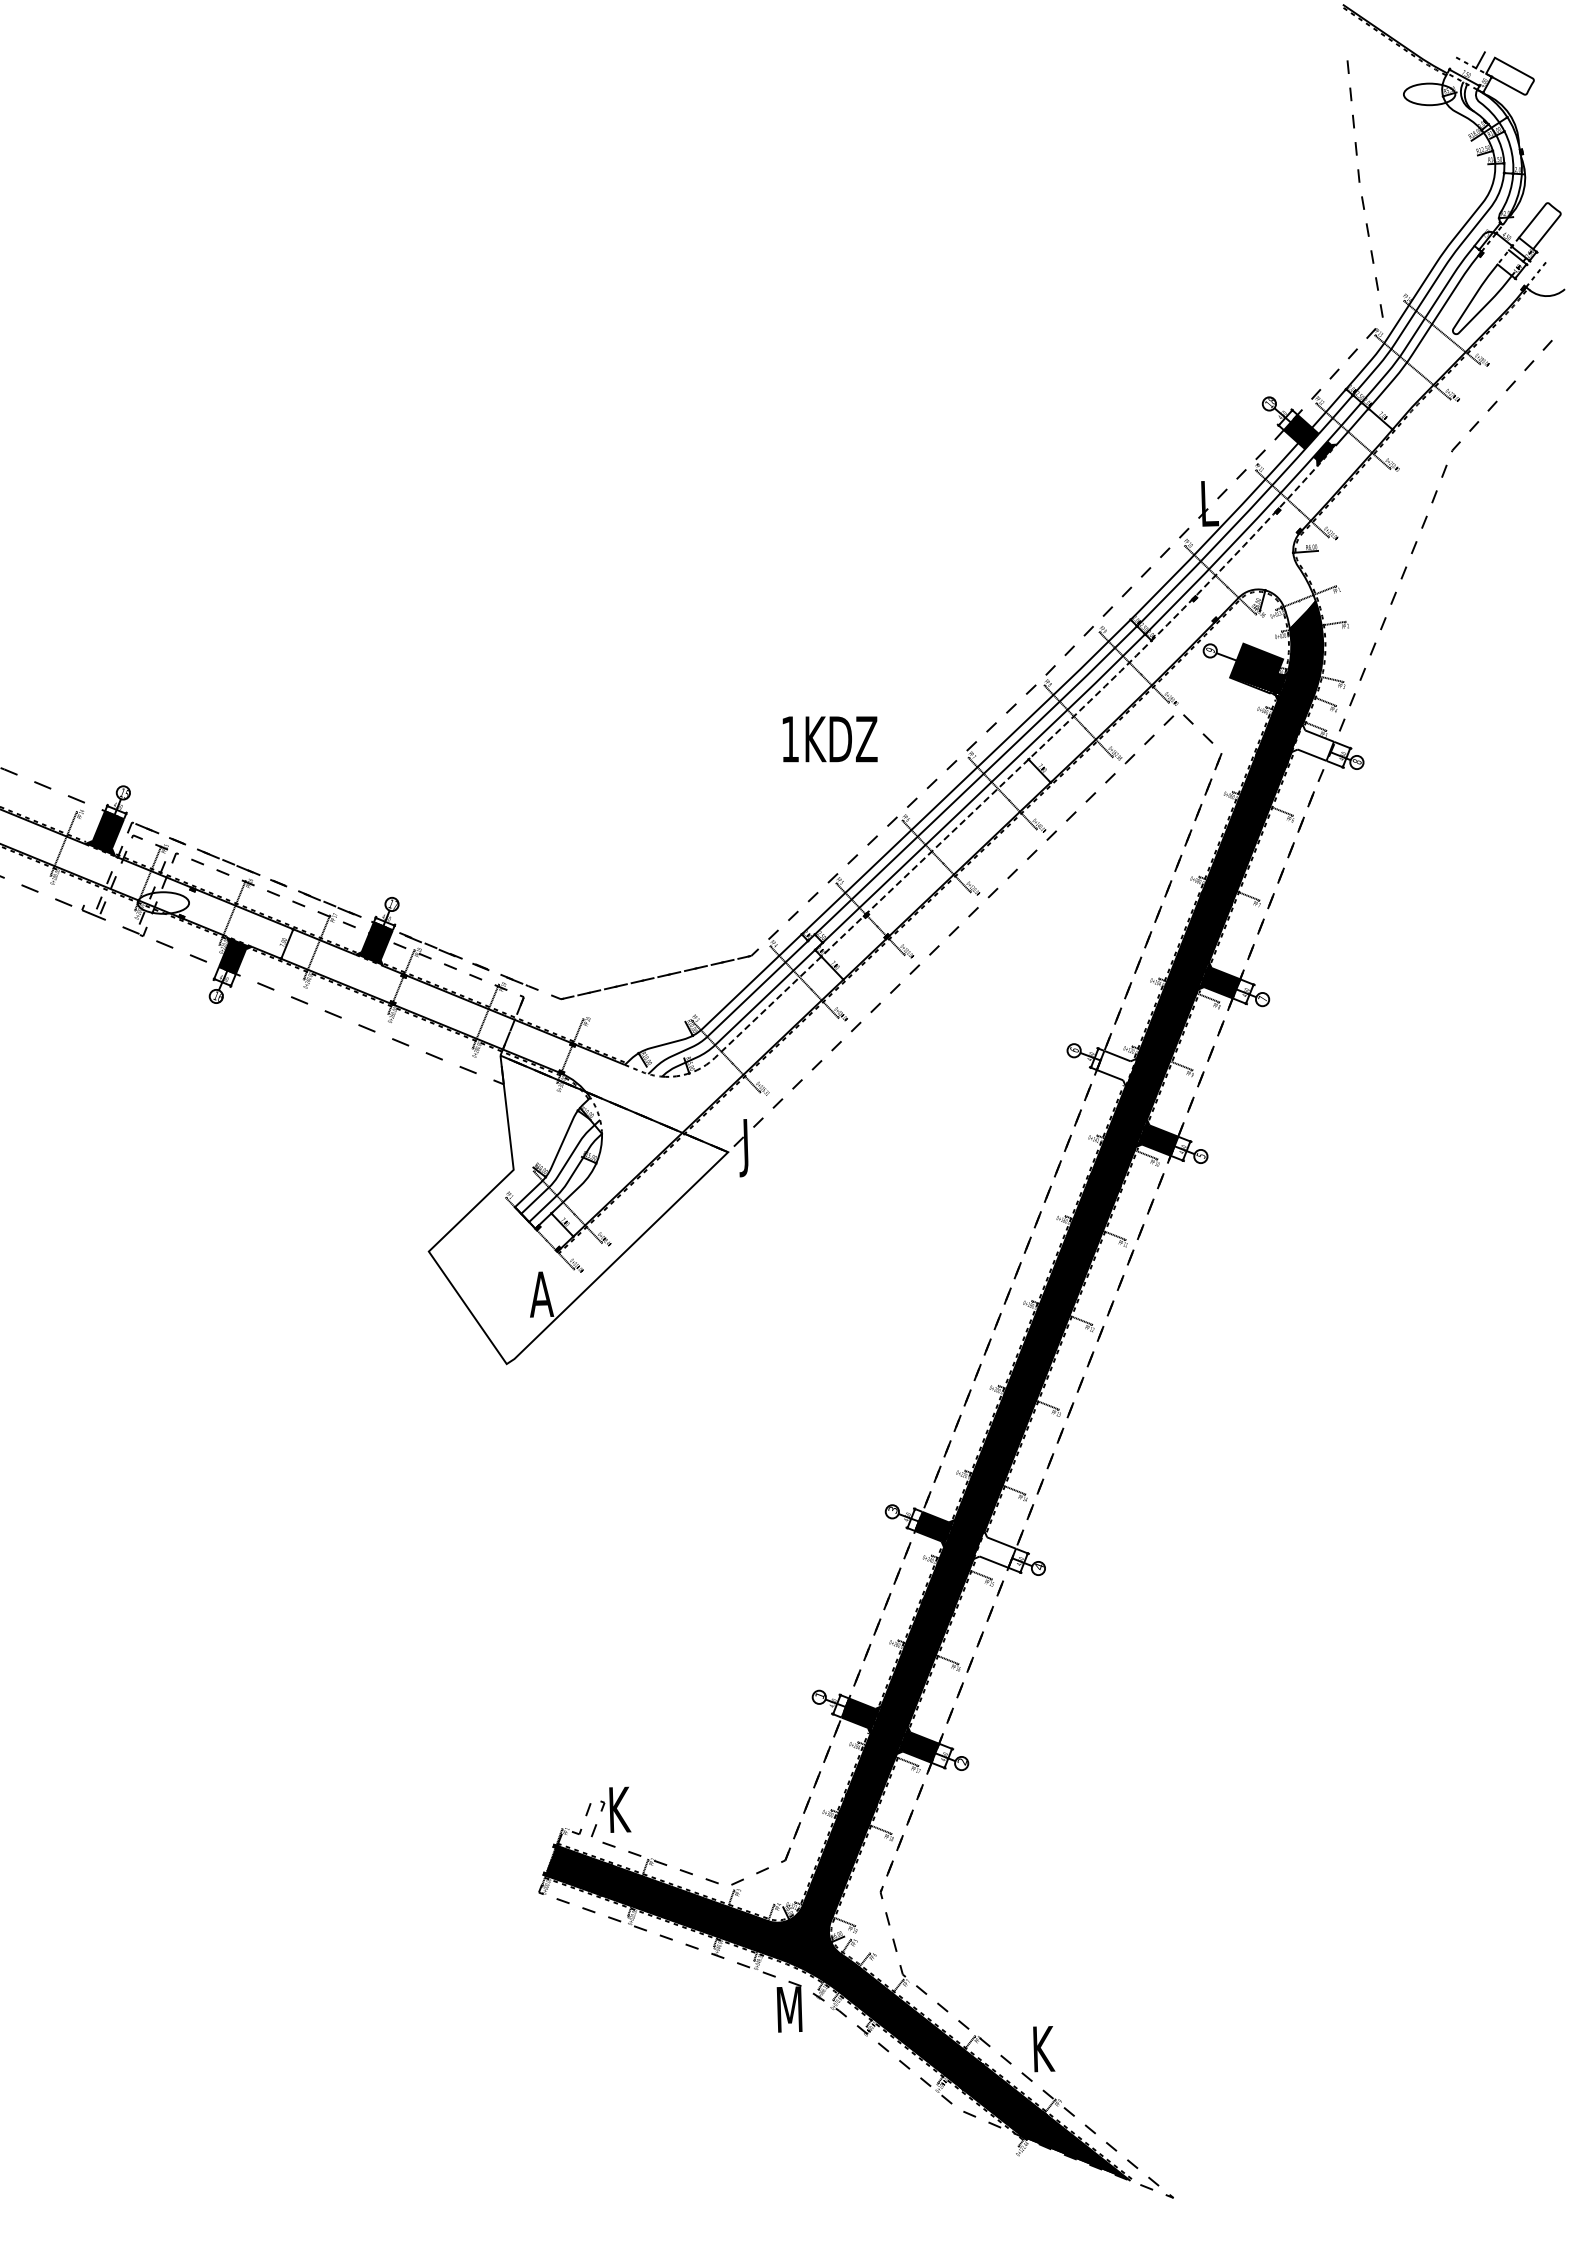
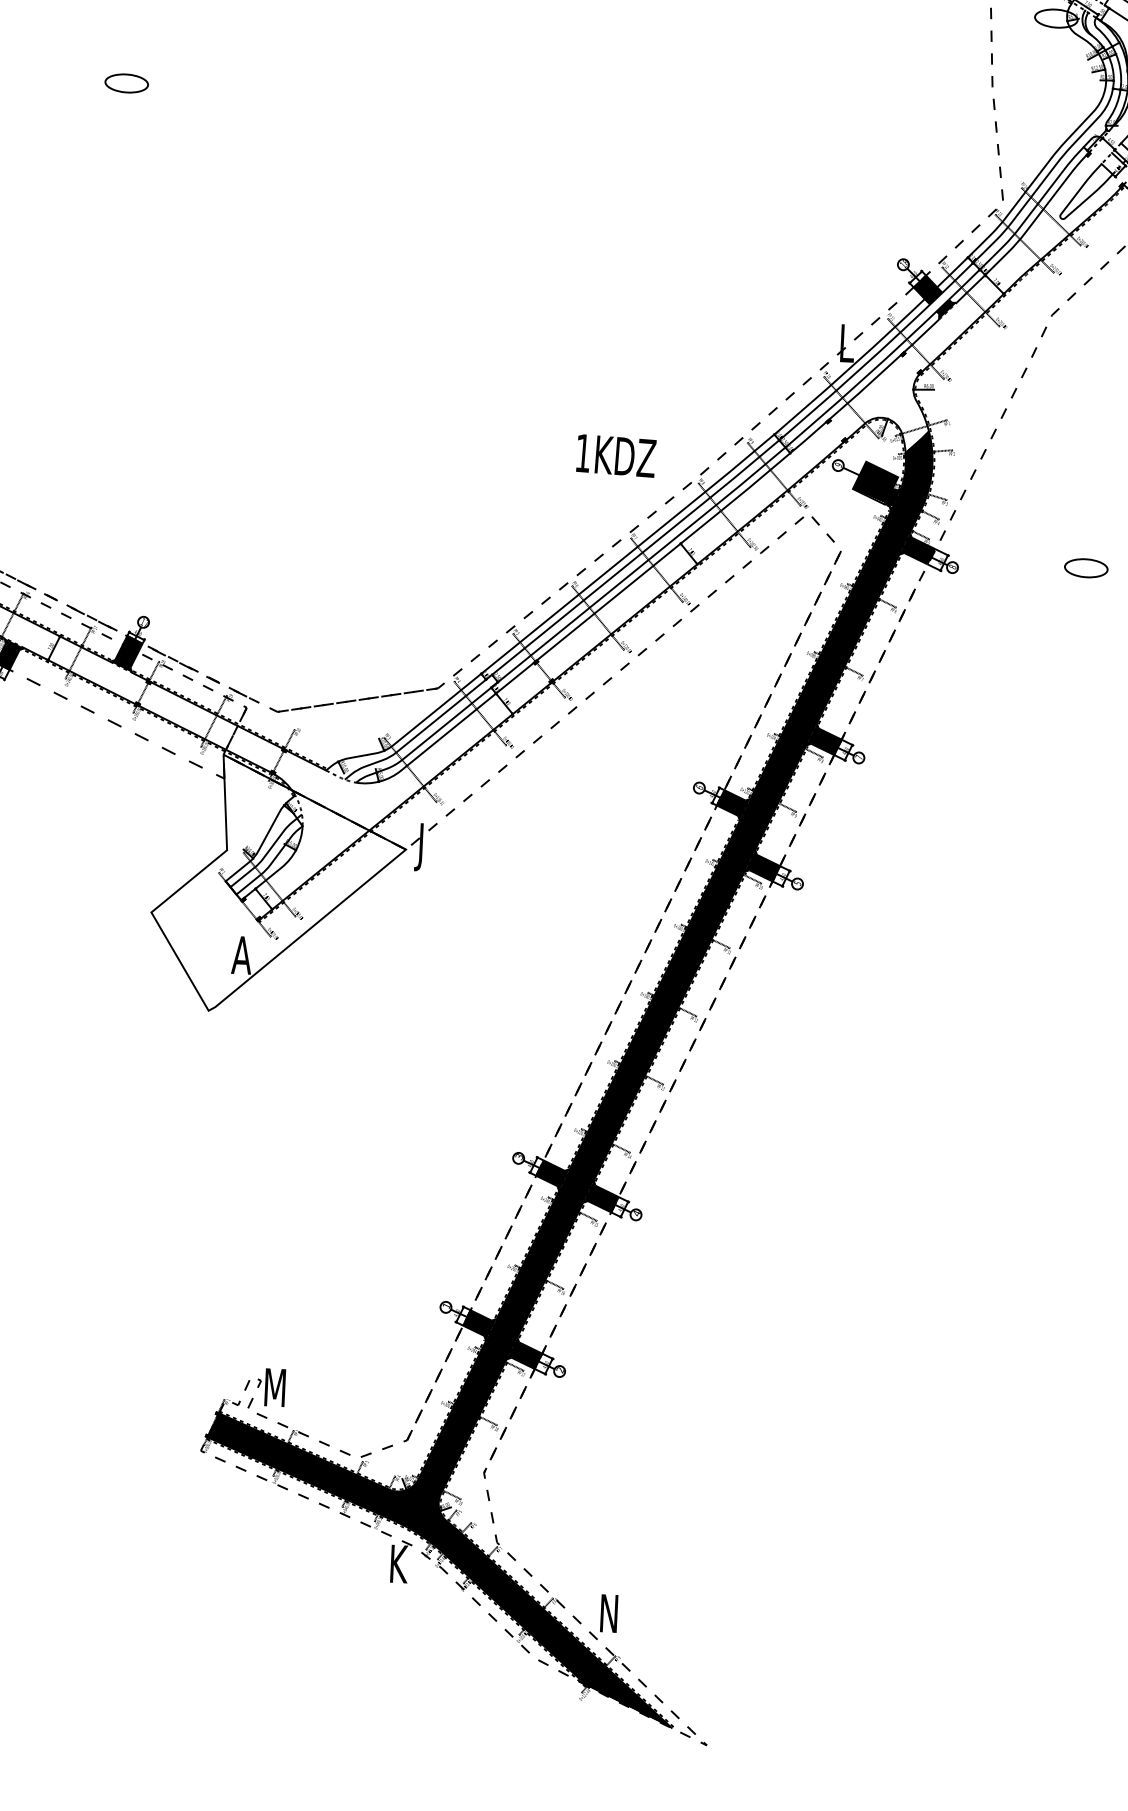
part: (320, 259) -> (126, 83), added
text: (829, 739) -> (615, 456), moved
fill: (1312, 742) -> (917, 548), added
part: (1516, 750) -> (1085, 568), added
line: (998, 788) -> (653, 565), dashed -> solid
fill: (1116, 1068) -> (733, 805), added
fill: (994, 1549) -> (600, 1196), added
text: (623, 1809) -> (276, 1387), K -> M
text: (791, 2009) -> (402, 1564), M -> K
text: (1045, 2048) -> (610, 1613), K -> N

